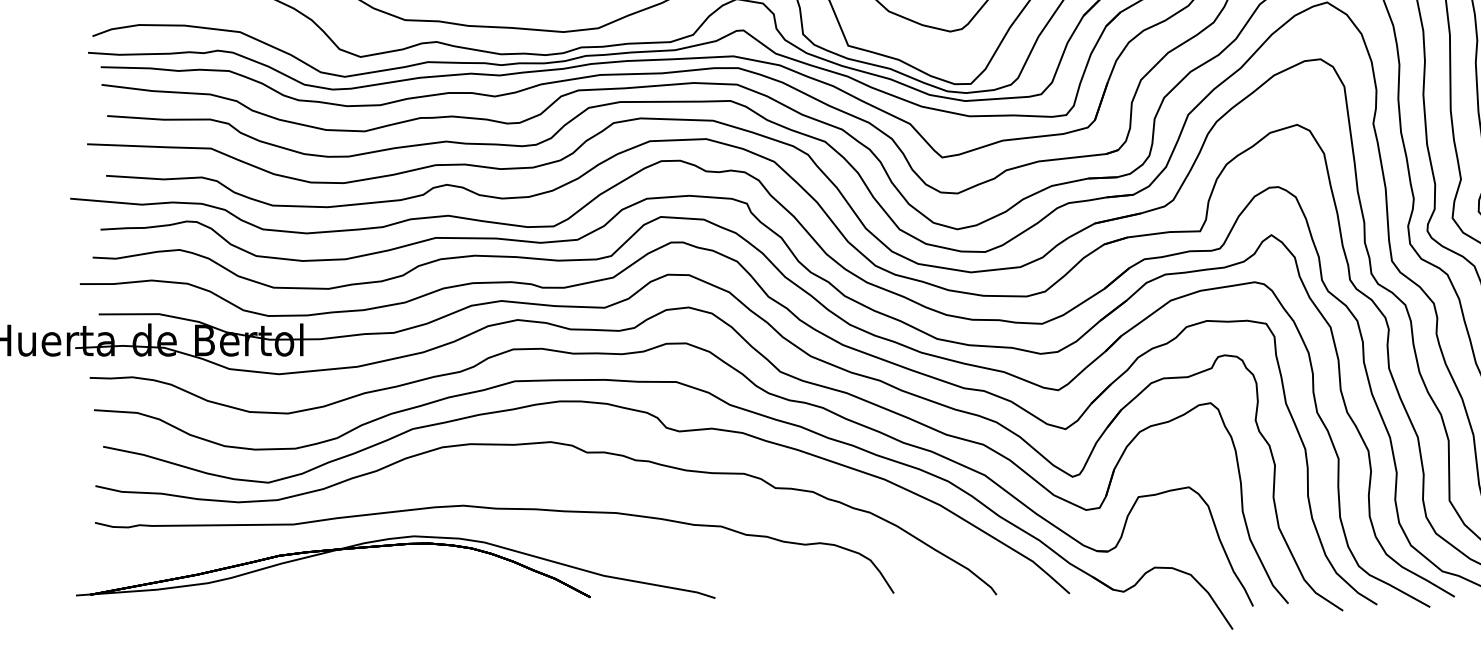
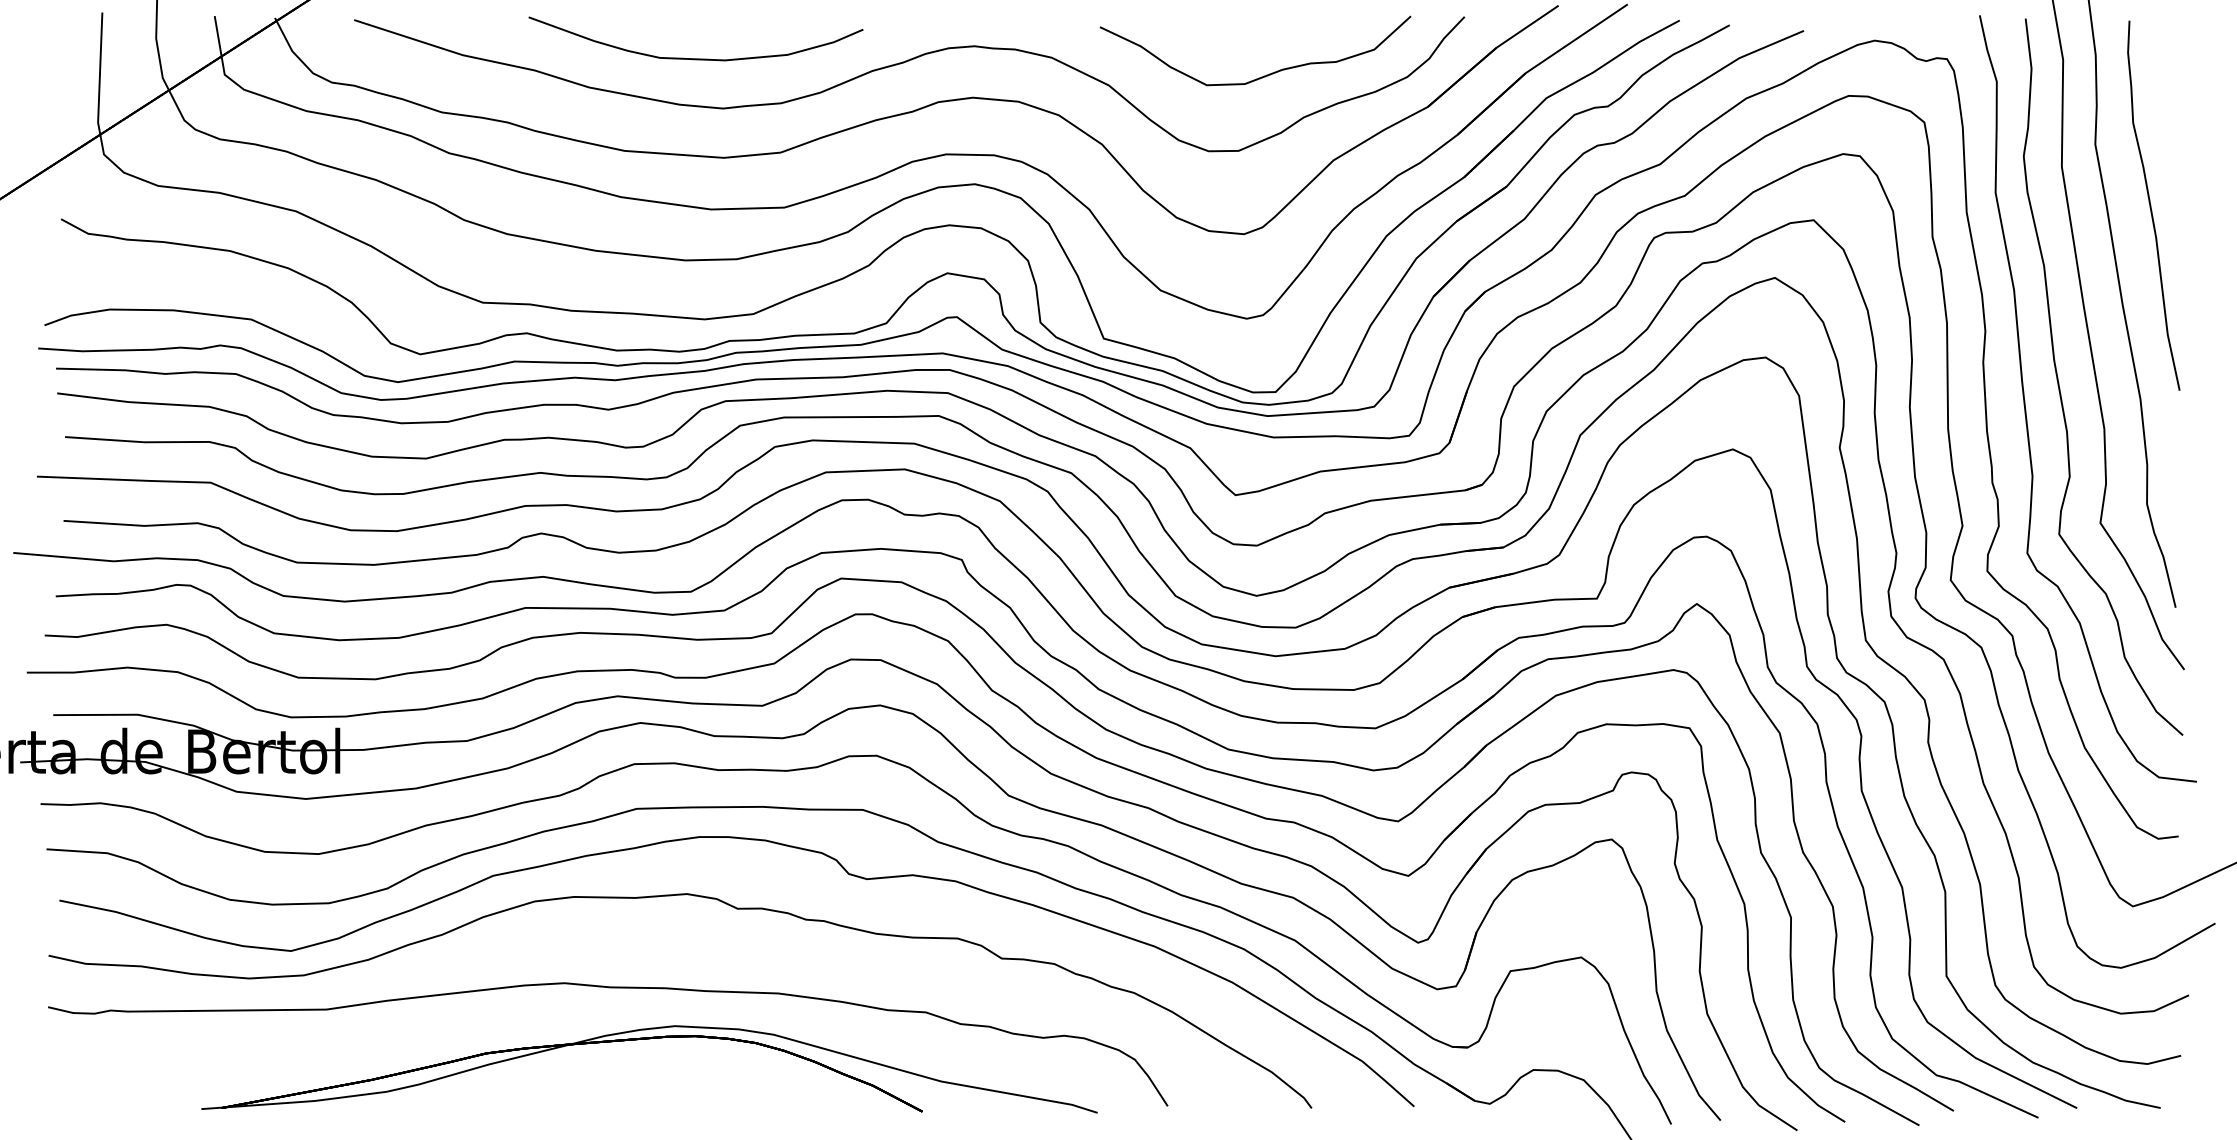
part: (395, 545) -> (649, 1039), moved

